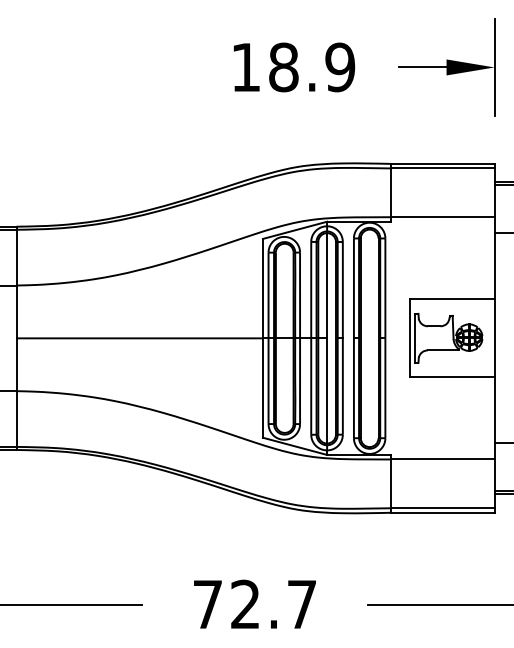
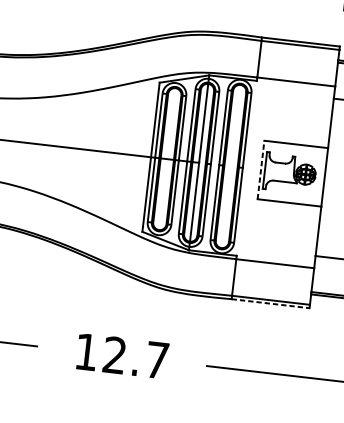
line: (409, 338) -> (260, 170), solid -> dashed
line: (442, 512) -> (270, 303), solid -> dashed
text: (207, 604) -> (86, 352), 72.7 -> 12.7

